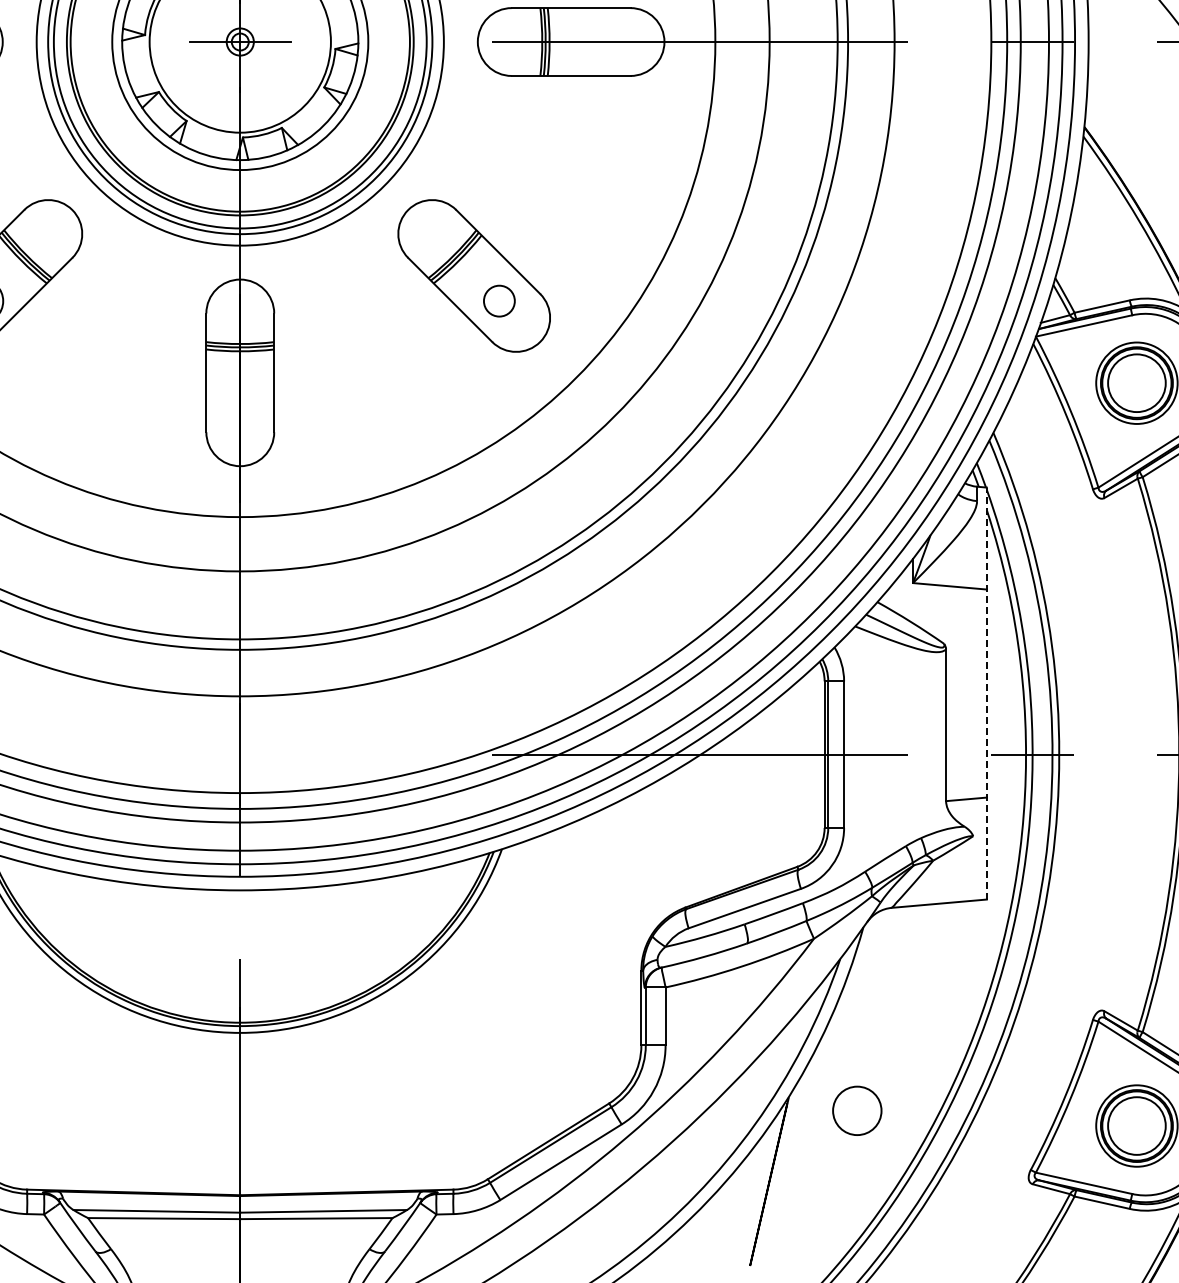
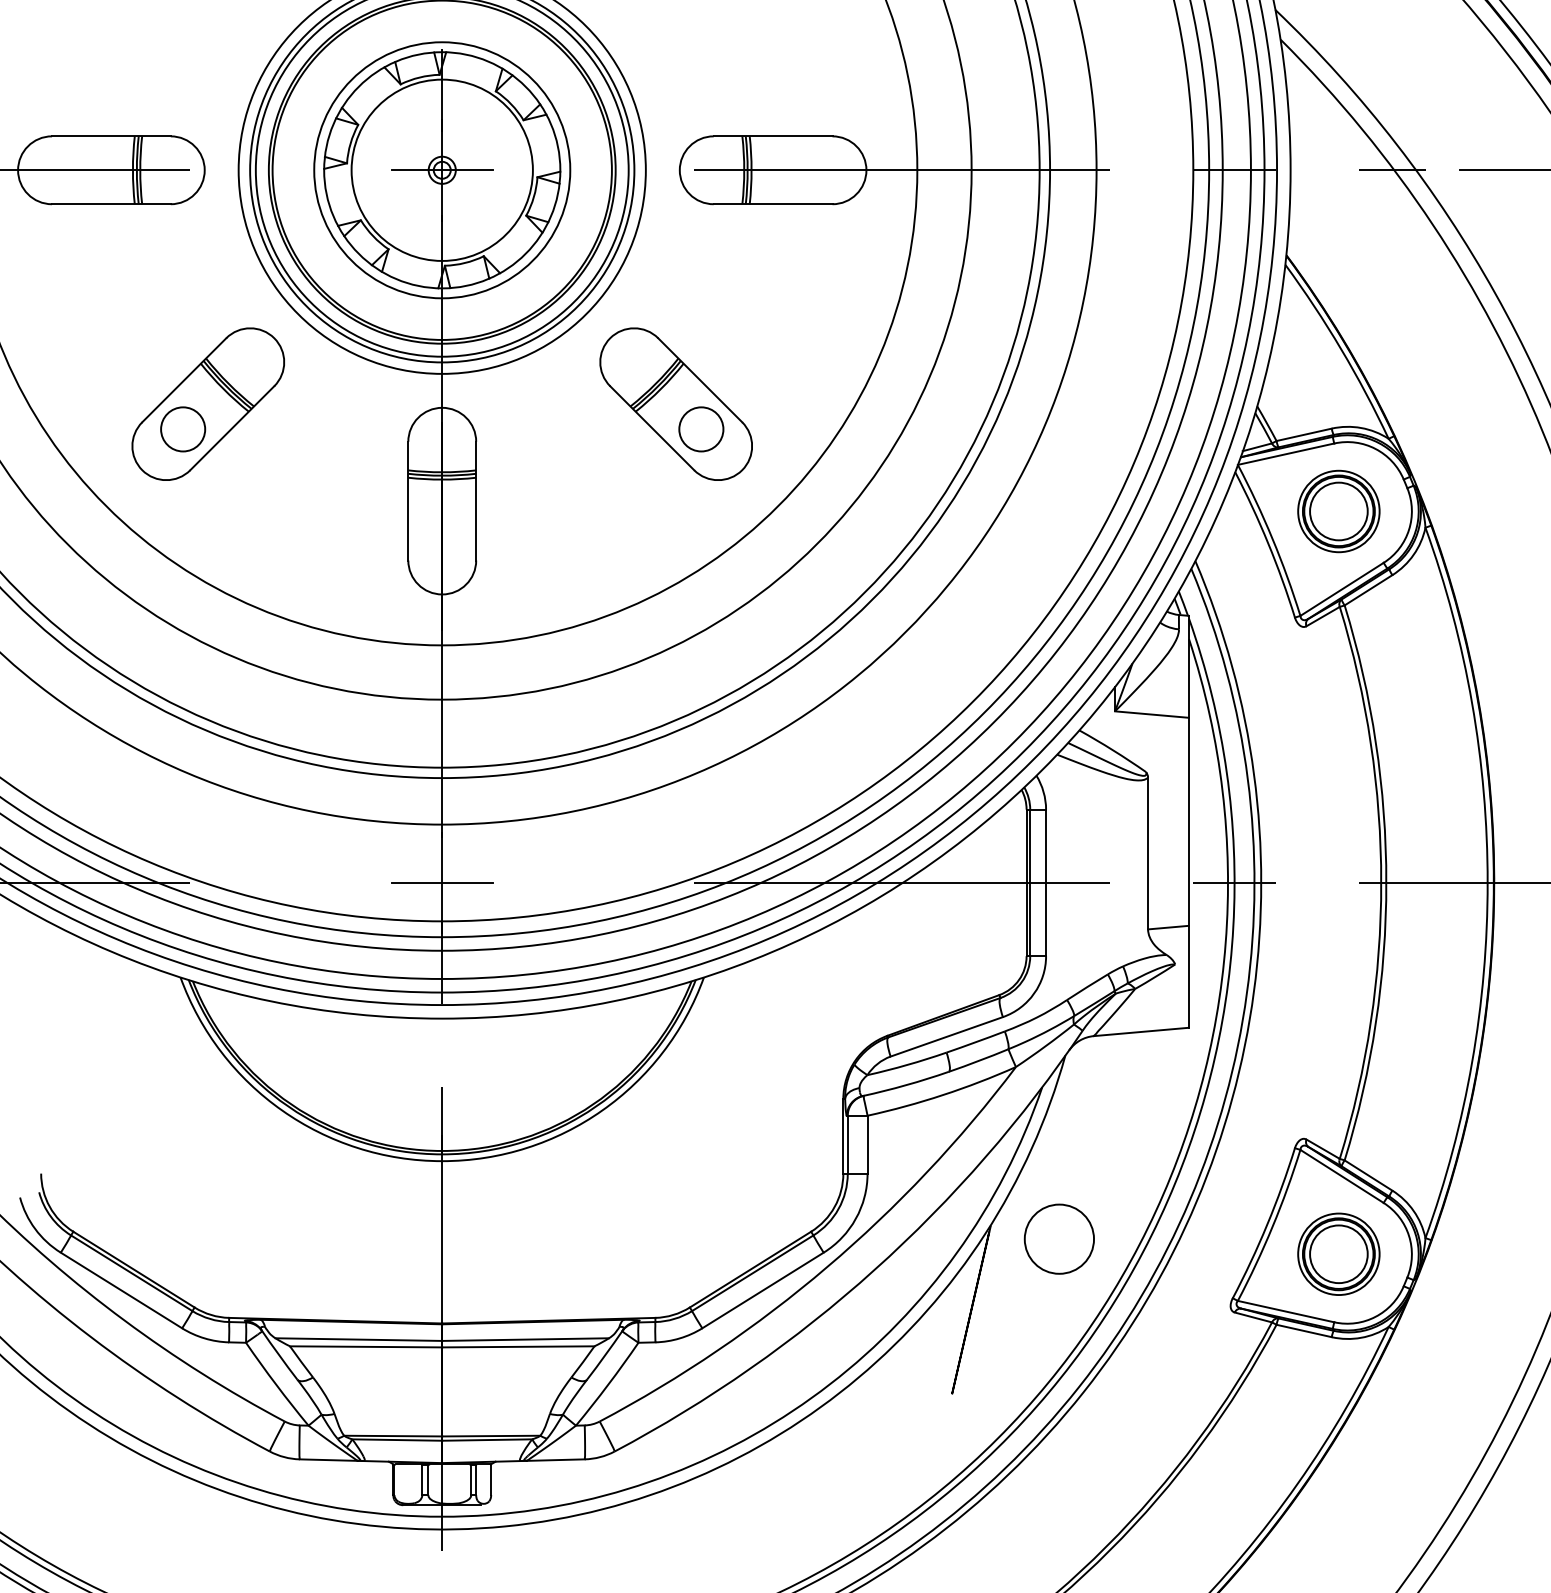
circle: (499, 301) -> (701, 429), size x1.43
line: (986, 693) -> (1188, 821), dashed -> solid
line: (239, 754) -> (441, 882), added
circle: (856, 1110) -> (1058, 1238), size x1.43

